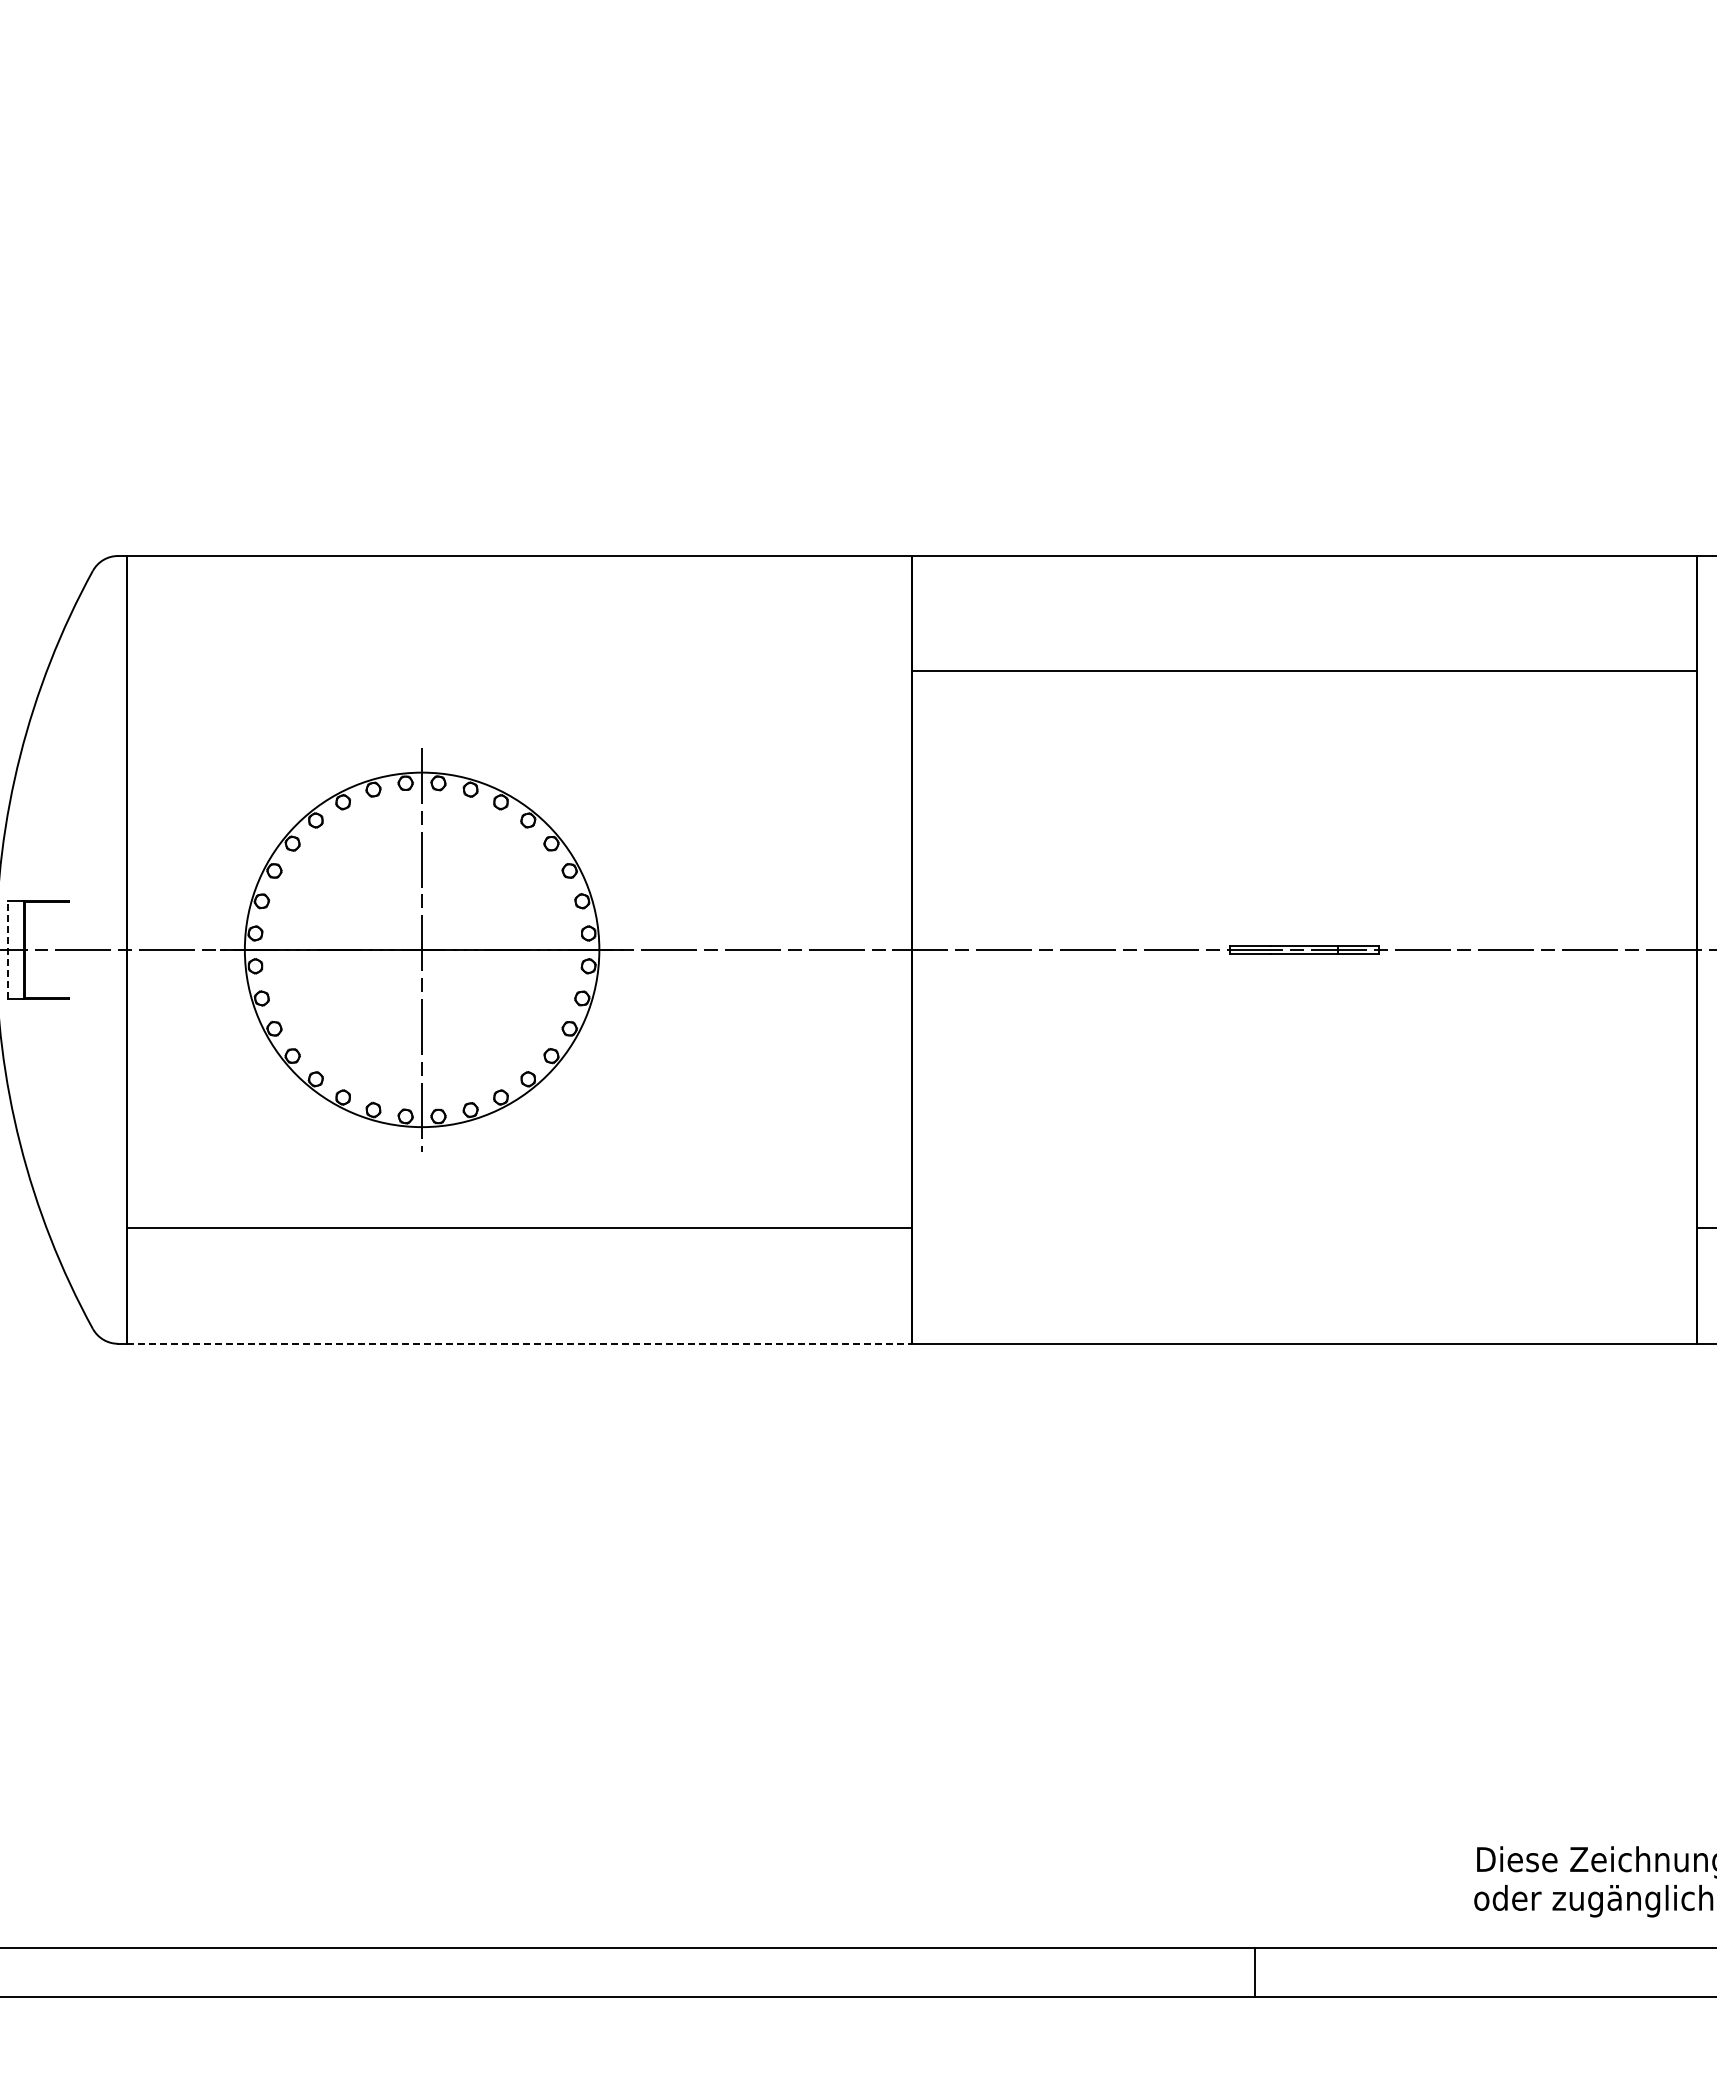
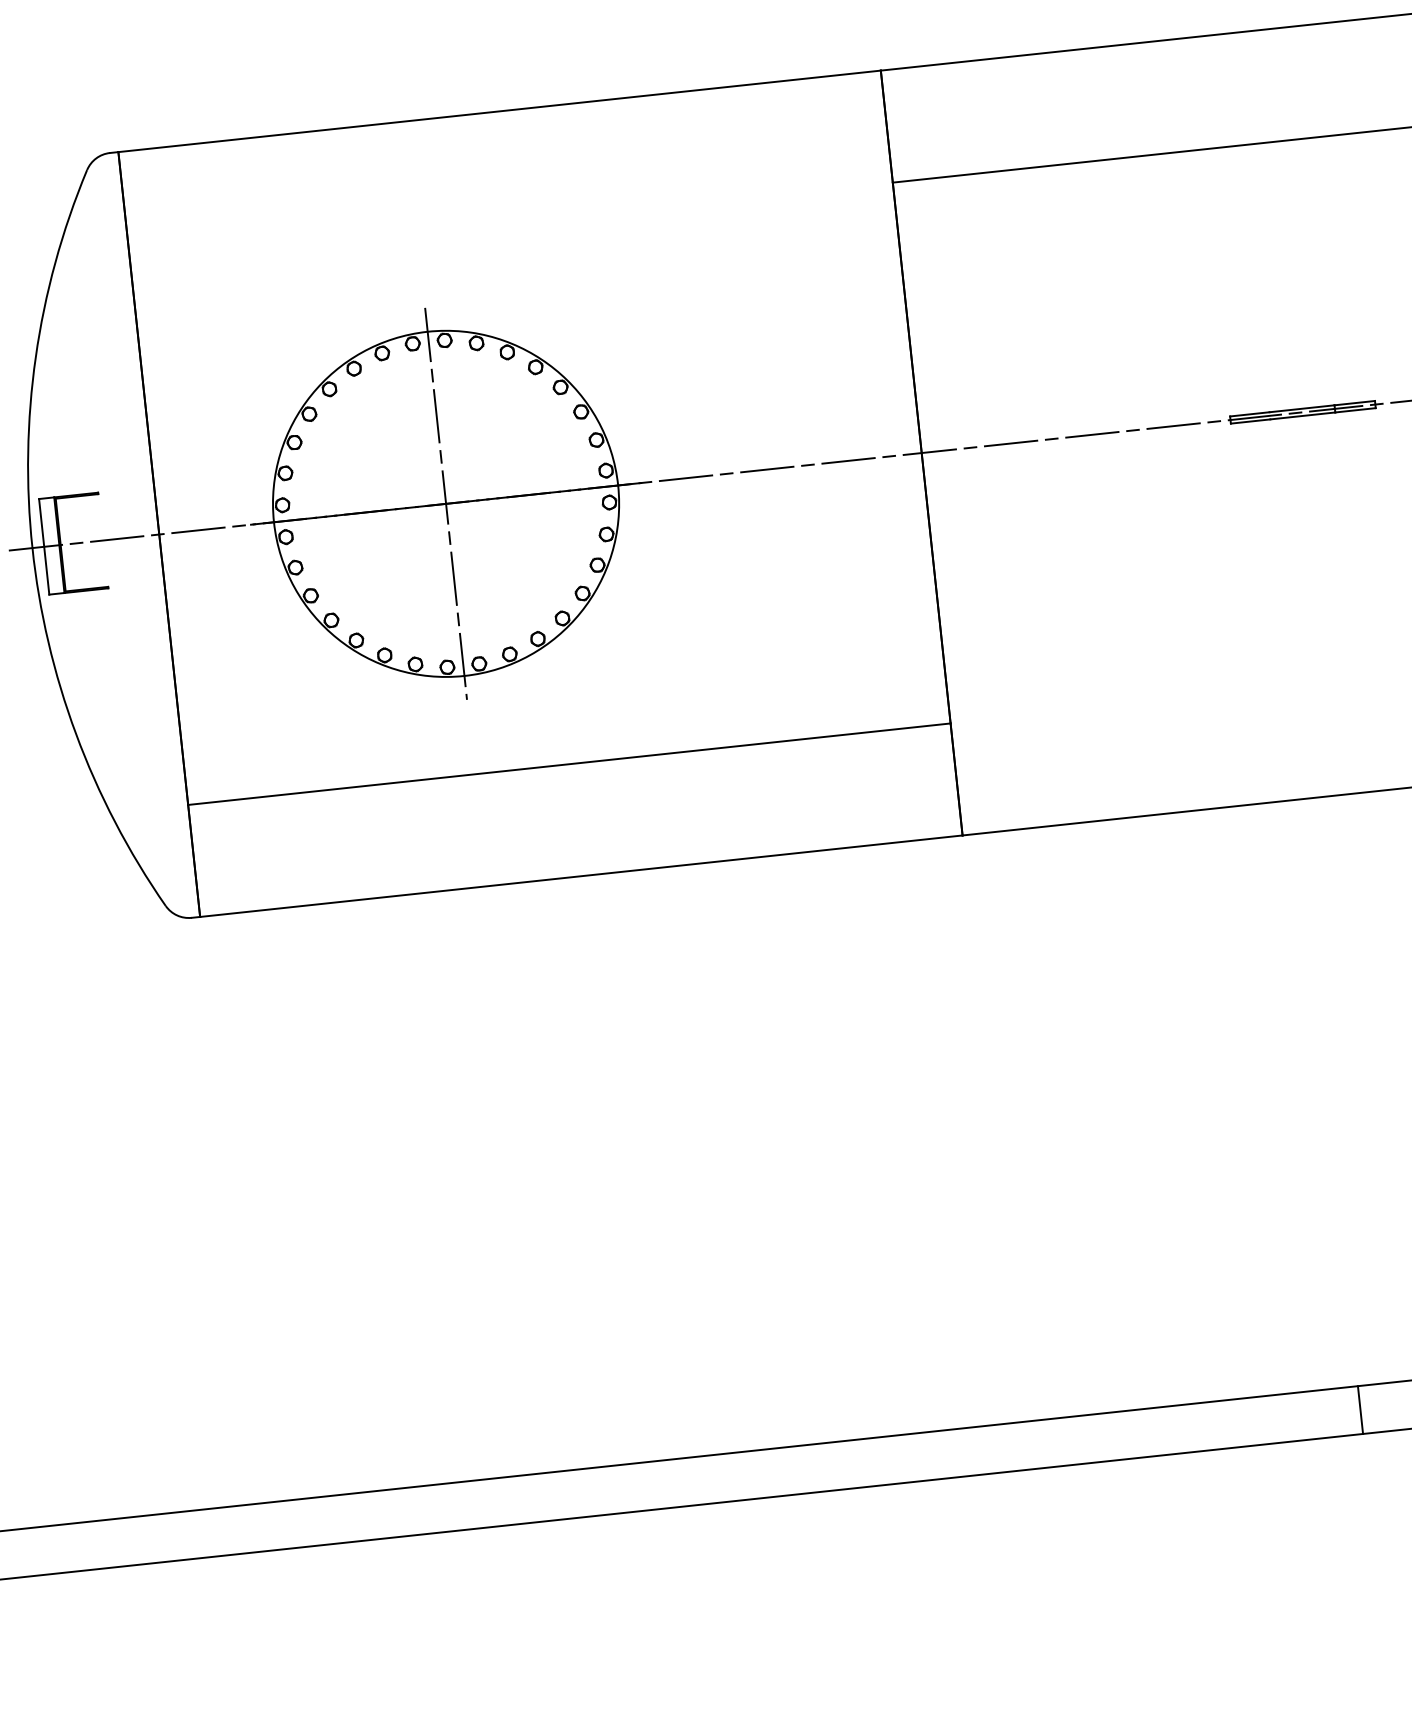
line: (8, 949) -> (44, 546), dashed -> solid
line: (519, 1343) -> (581, 875), dashed -> solid

